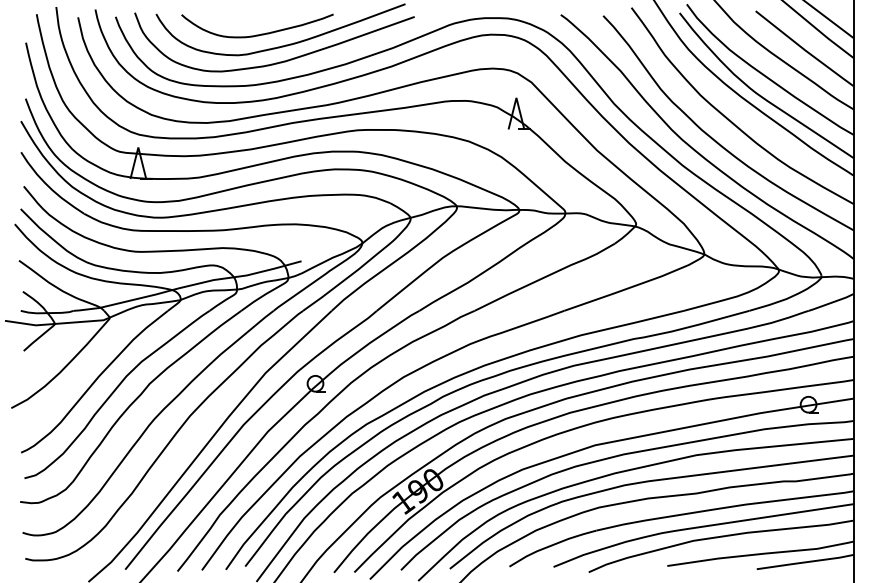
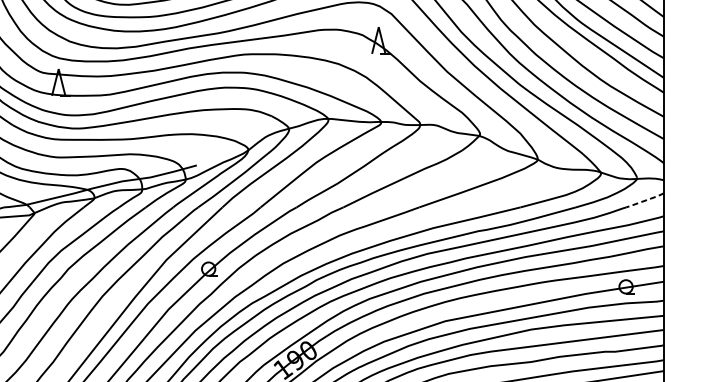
line: (830, 303) -> (644, 201), solid -> dashed

